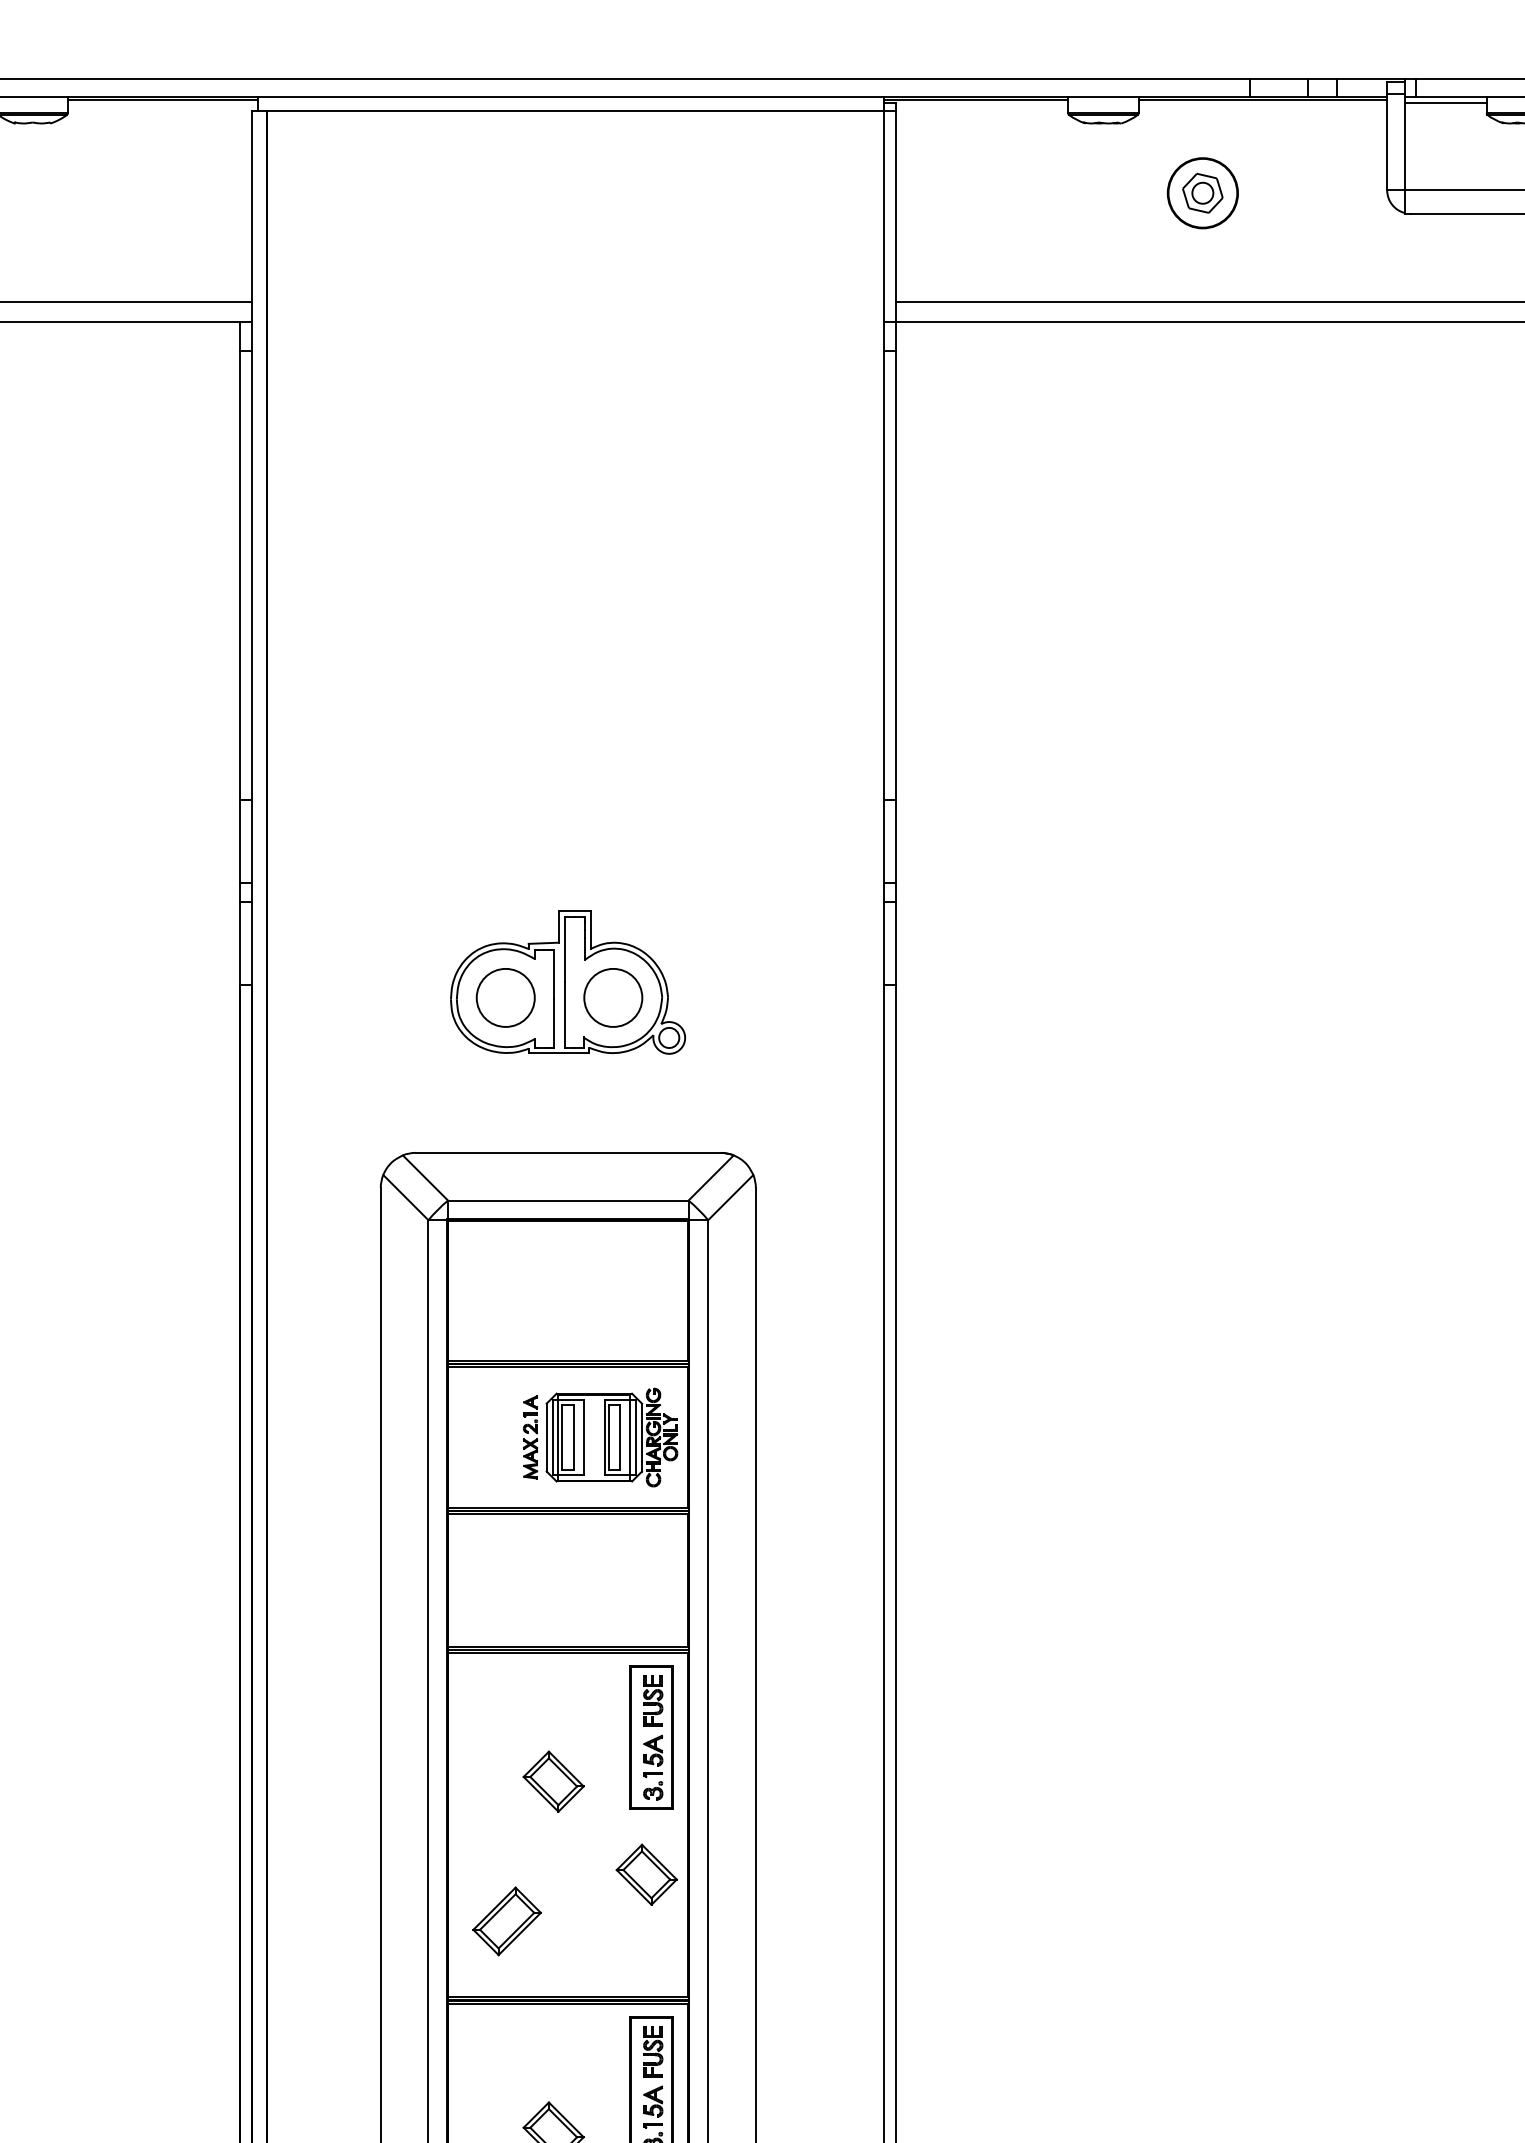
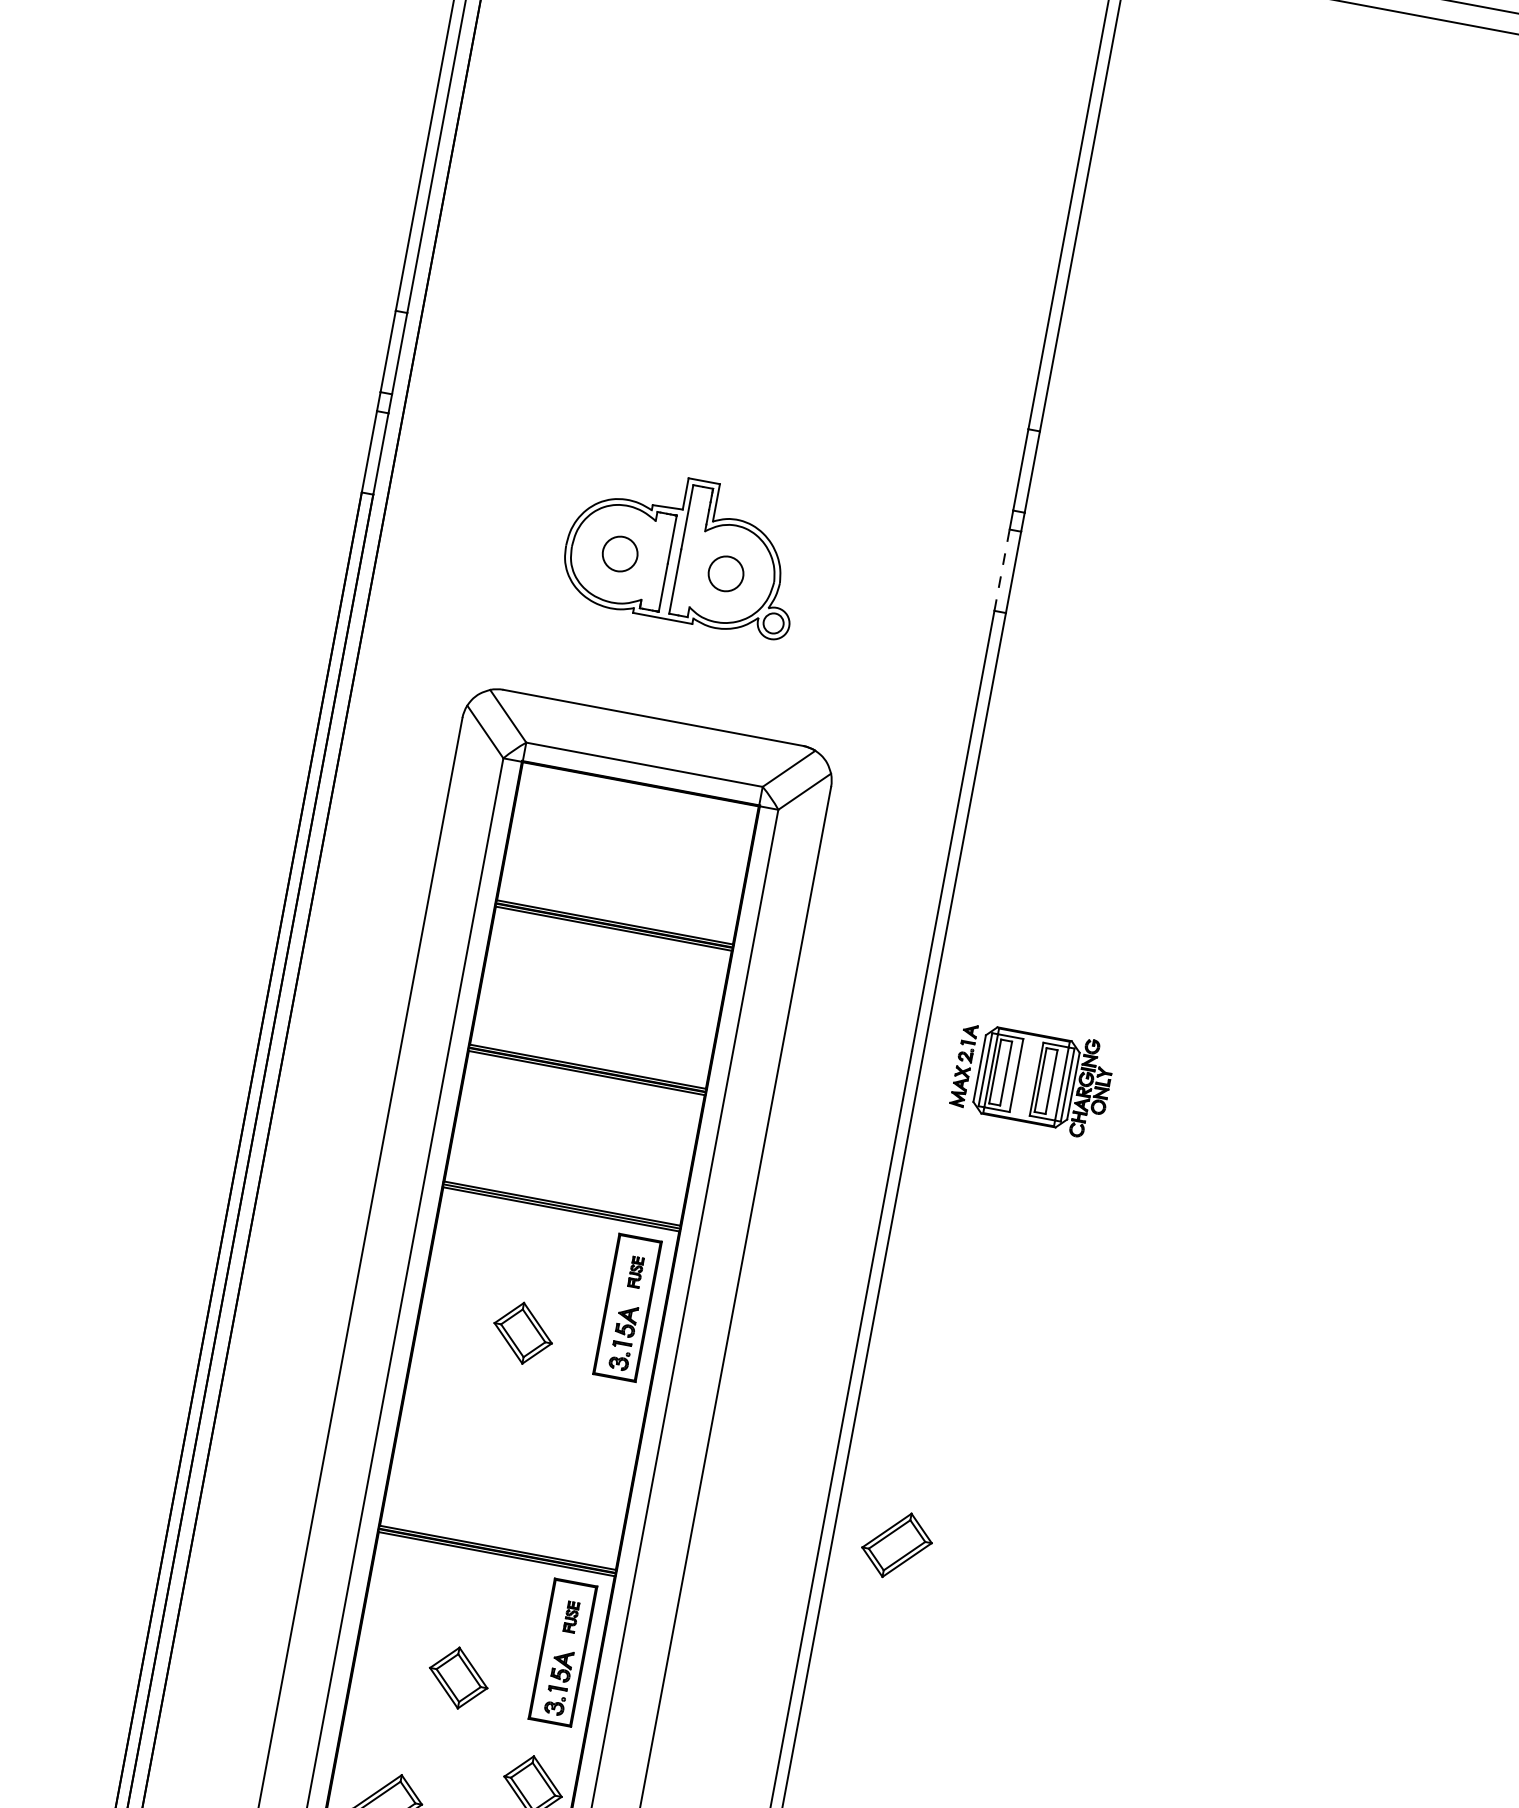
line: (883, 943) -> (1001, 570), solid -> dashed
circle: (505, 997) -> (620, 553), size x0.6
circle: (613, 997) -> (726, 573), size x0.6
part: (600, 1437) -> (1032, 1078), moved
part: (653, 1700) -> (636, 1271), size x0.6
part: (646, 1874) -> (597, 1441), removed
part: (506, 1921) -> (896, 1545), moved
part: (653, 2051) -> (571, 1616), size x0.6

